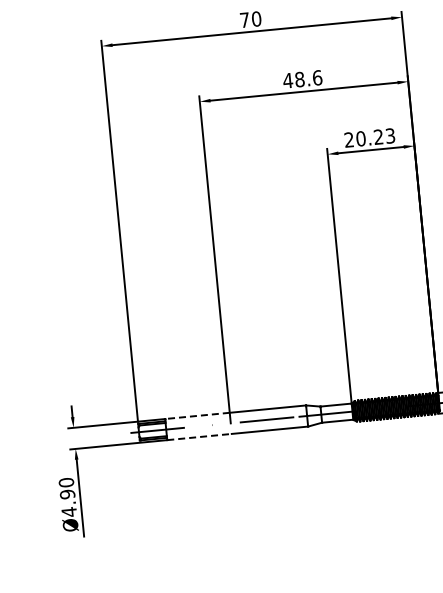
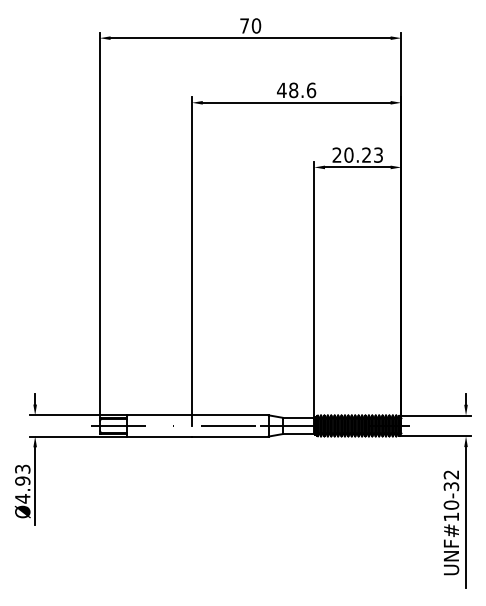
line: (197, 416) -> (159, 415), dashed -> solid
line: (200, 436) -> (160, 436), dashed -> solid
text: (66, 481) -> (22, 468), Ø4.90 -> Ø4.93

